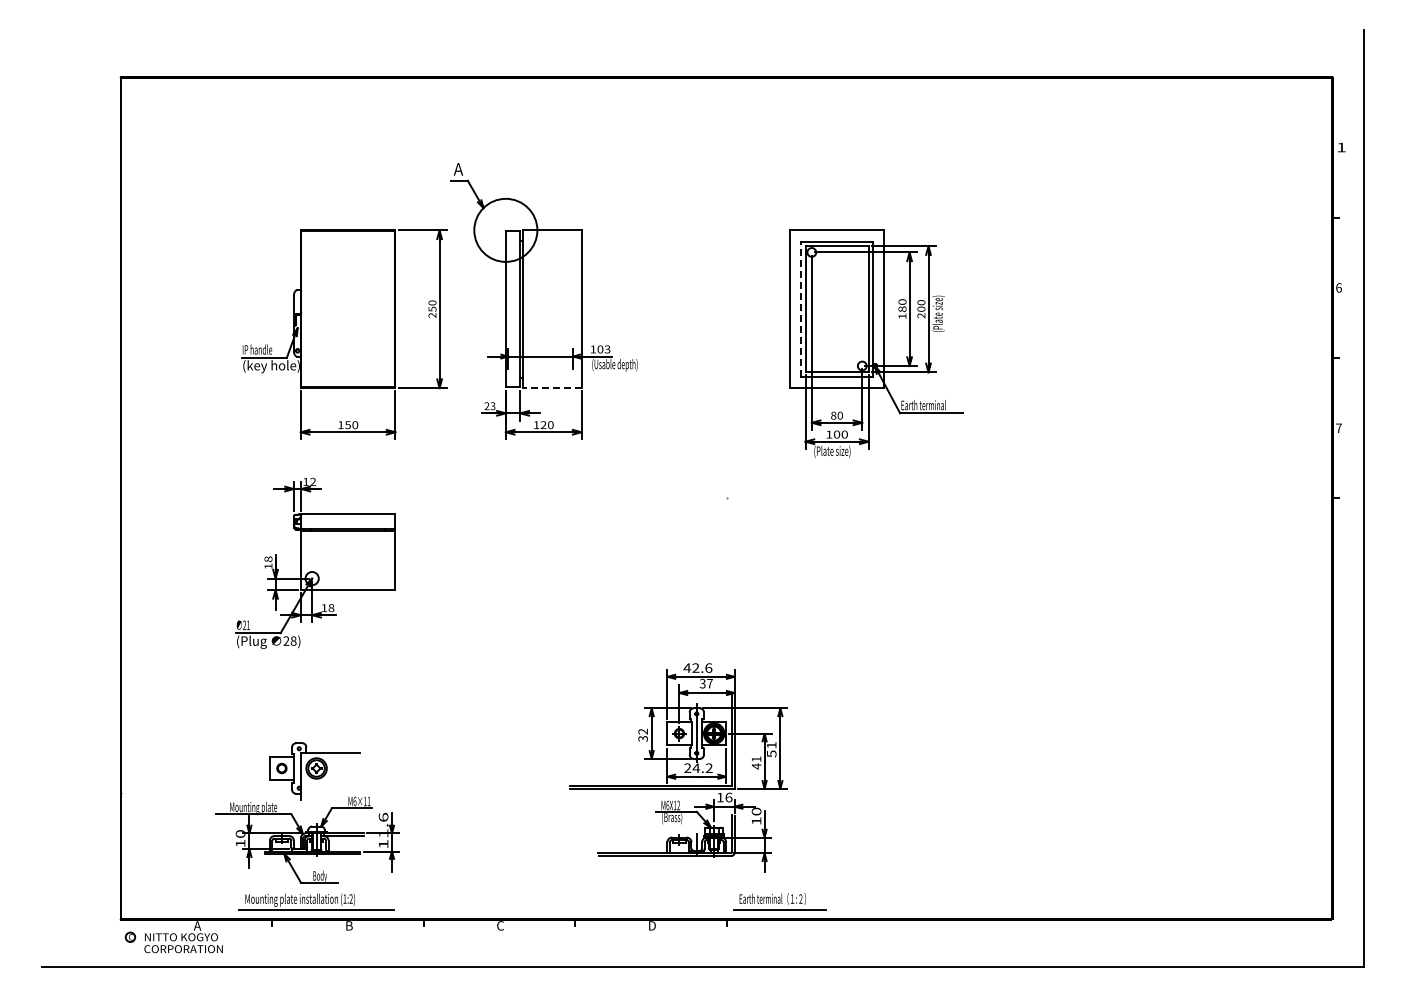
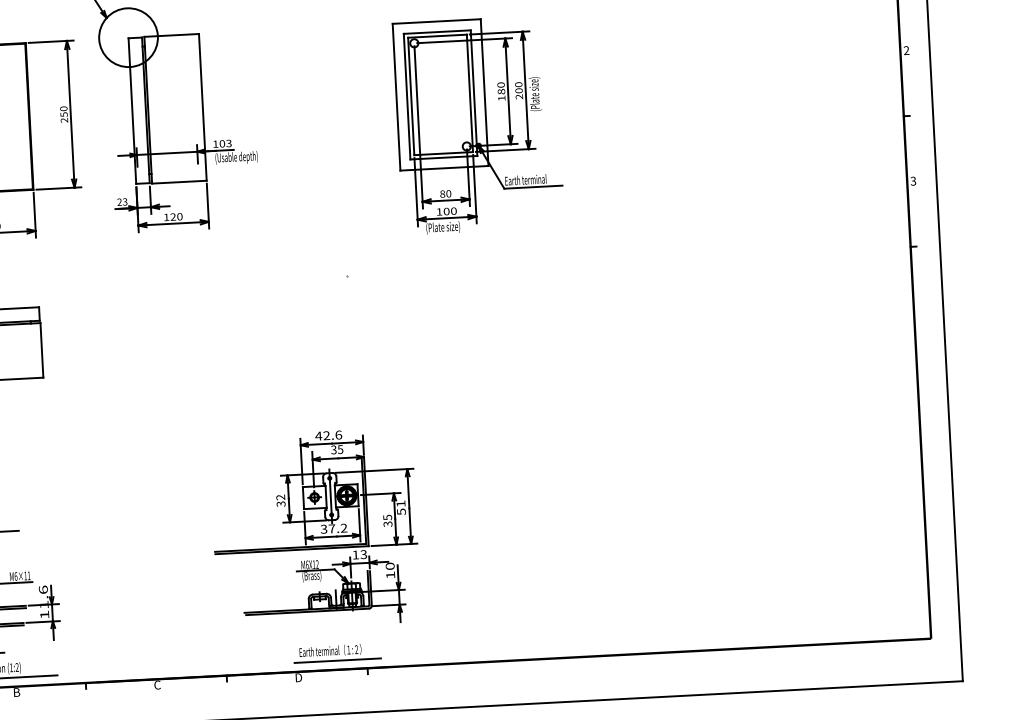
text: (1338, 287) -> (906, 50), 6 -> 2
line: (801, 309) -> (407, 96), dashed -> solid
line: (551, 388) -> (178, 182), dashed -> solid
text: (1338, 428) -> (913, 181), 7 -> 3
text: (709, 683) -> (340, 449), 37 -> 35
text: (756, 762) -> (387, 520), 41 -> 35
text: (692, 768) -> (328, 529), 24.2 -> 37.2
text: (728, 797) -> (363, 554), 16 -> 13
part: (779, 901) -> (336, 652), moved

